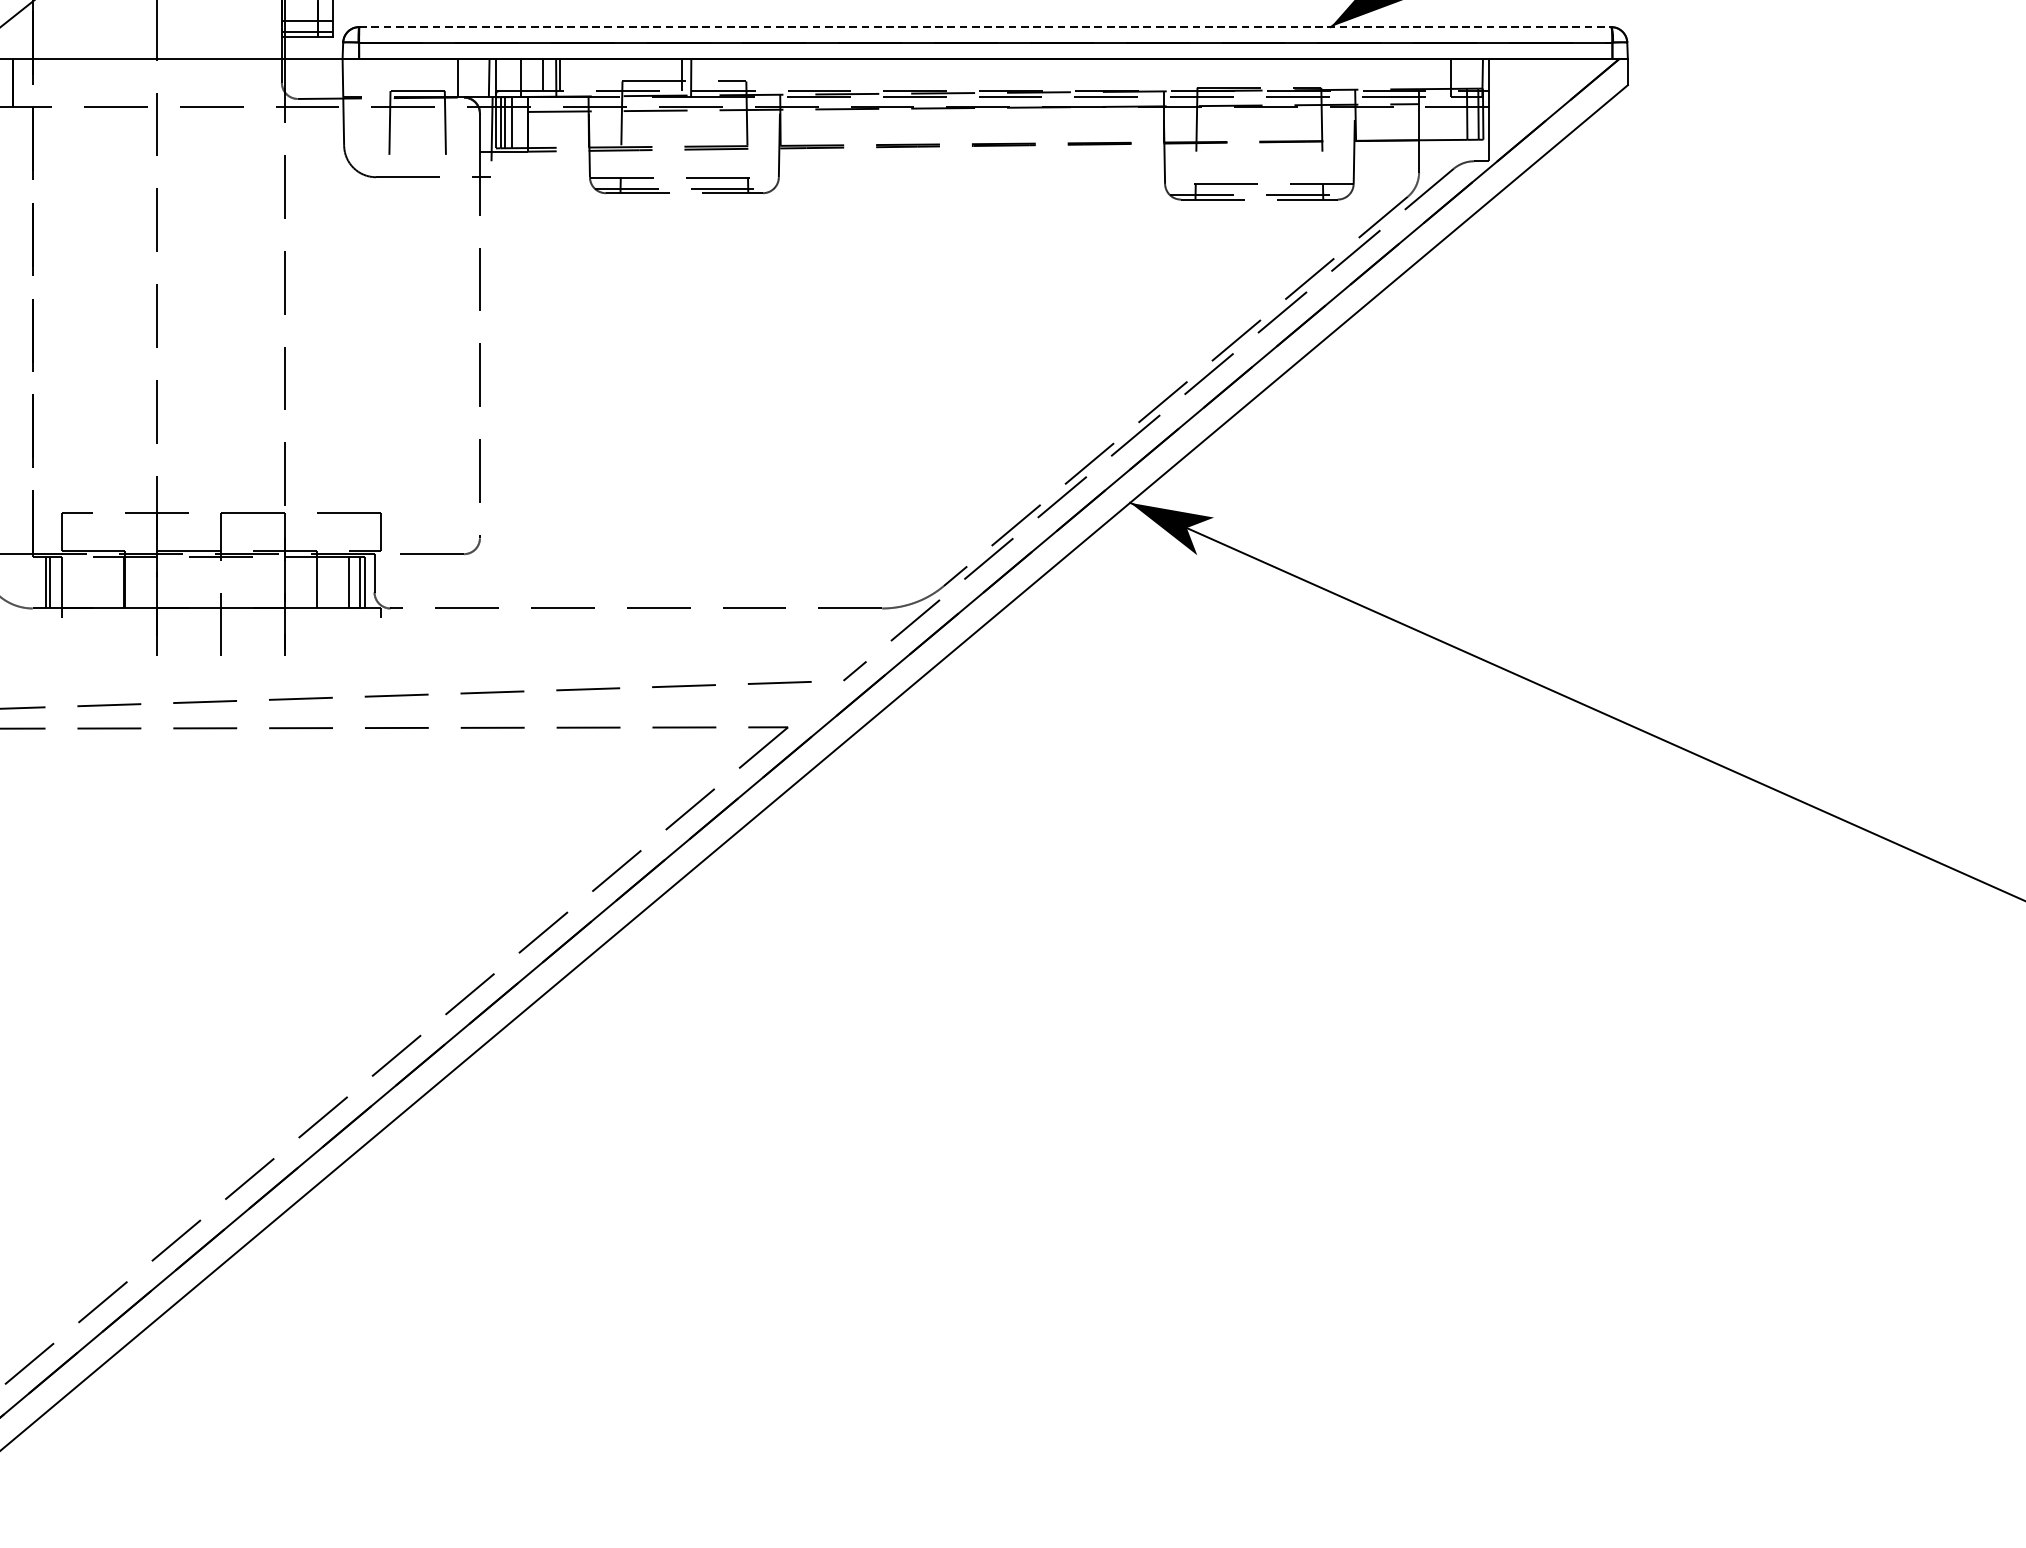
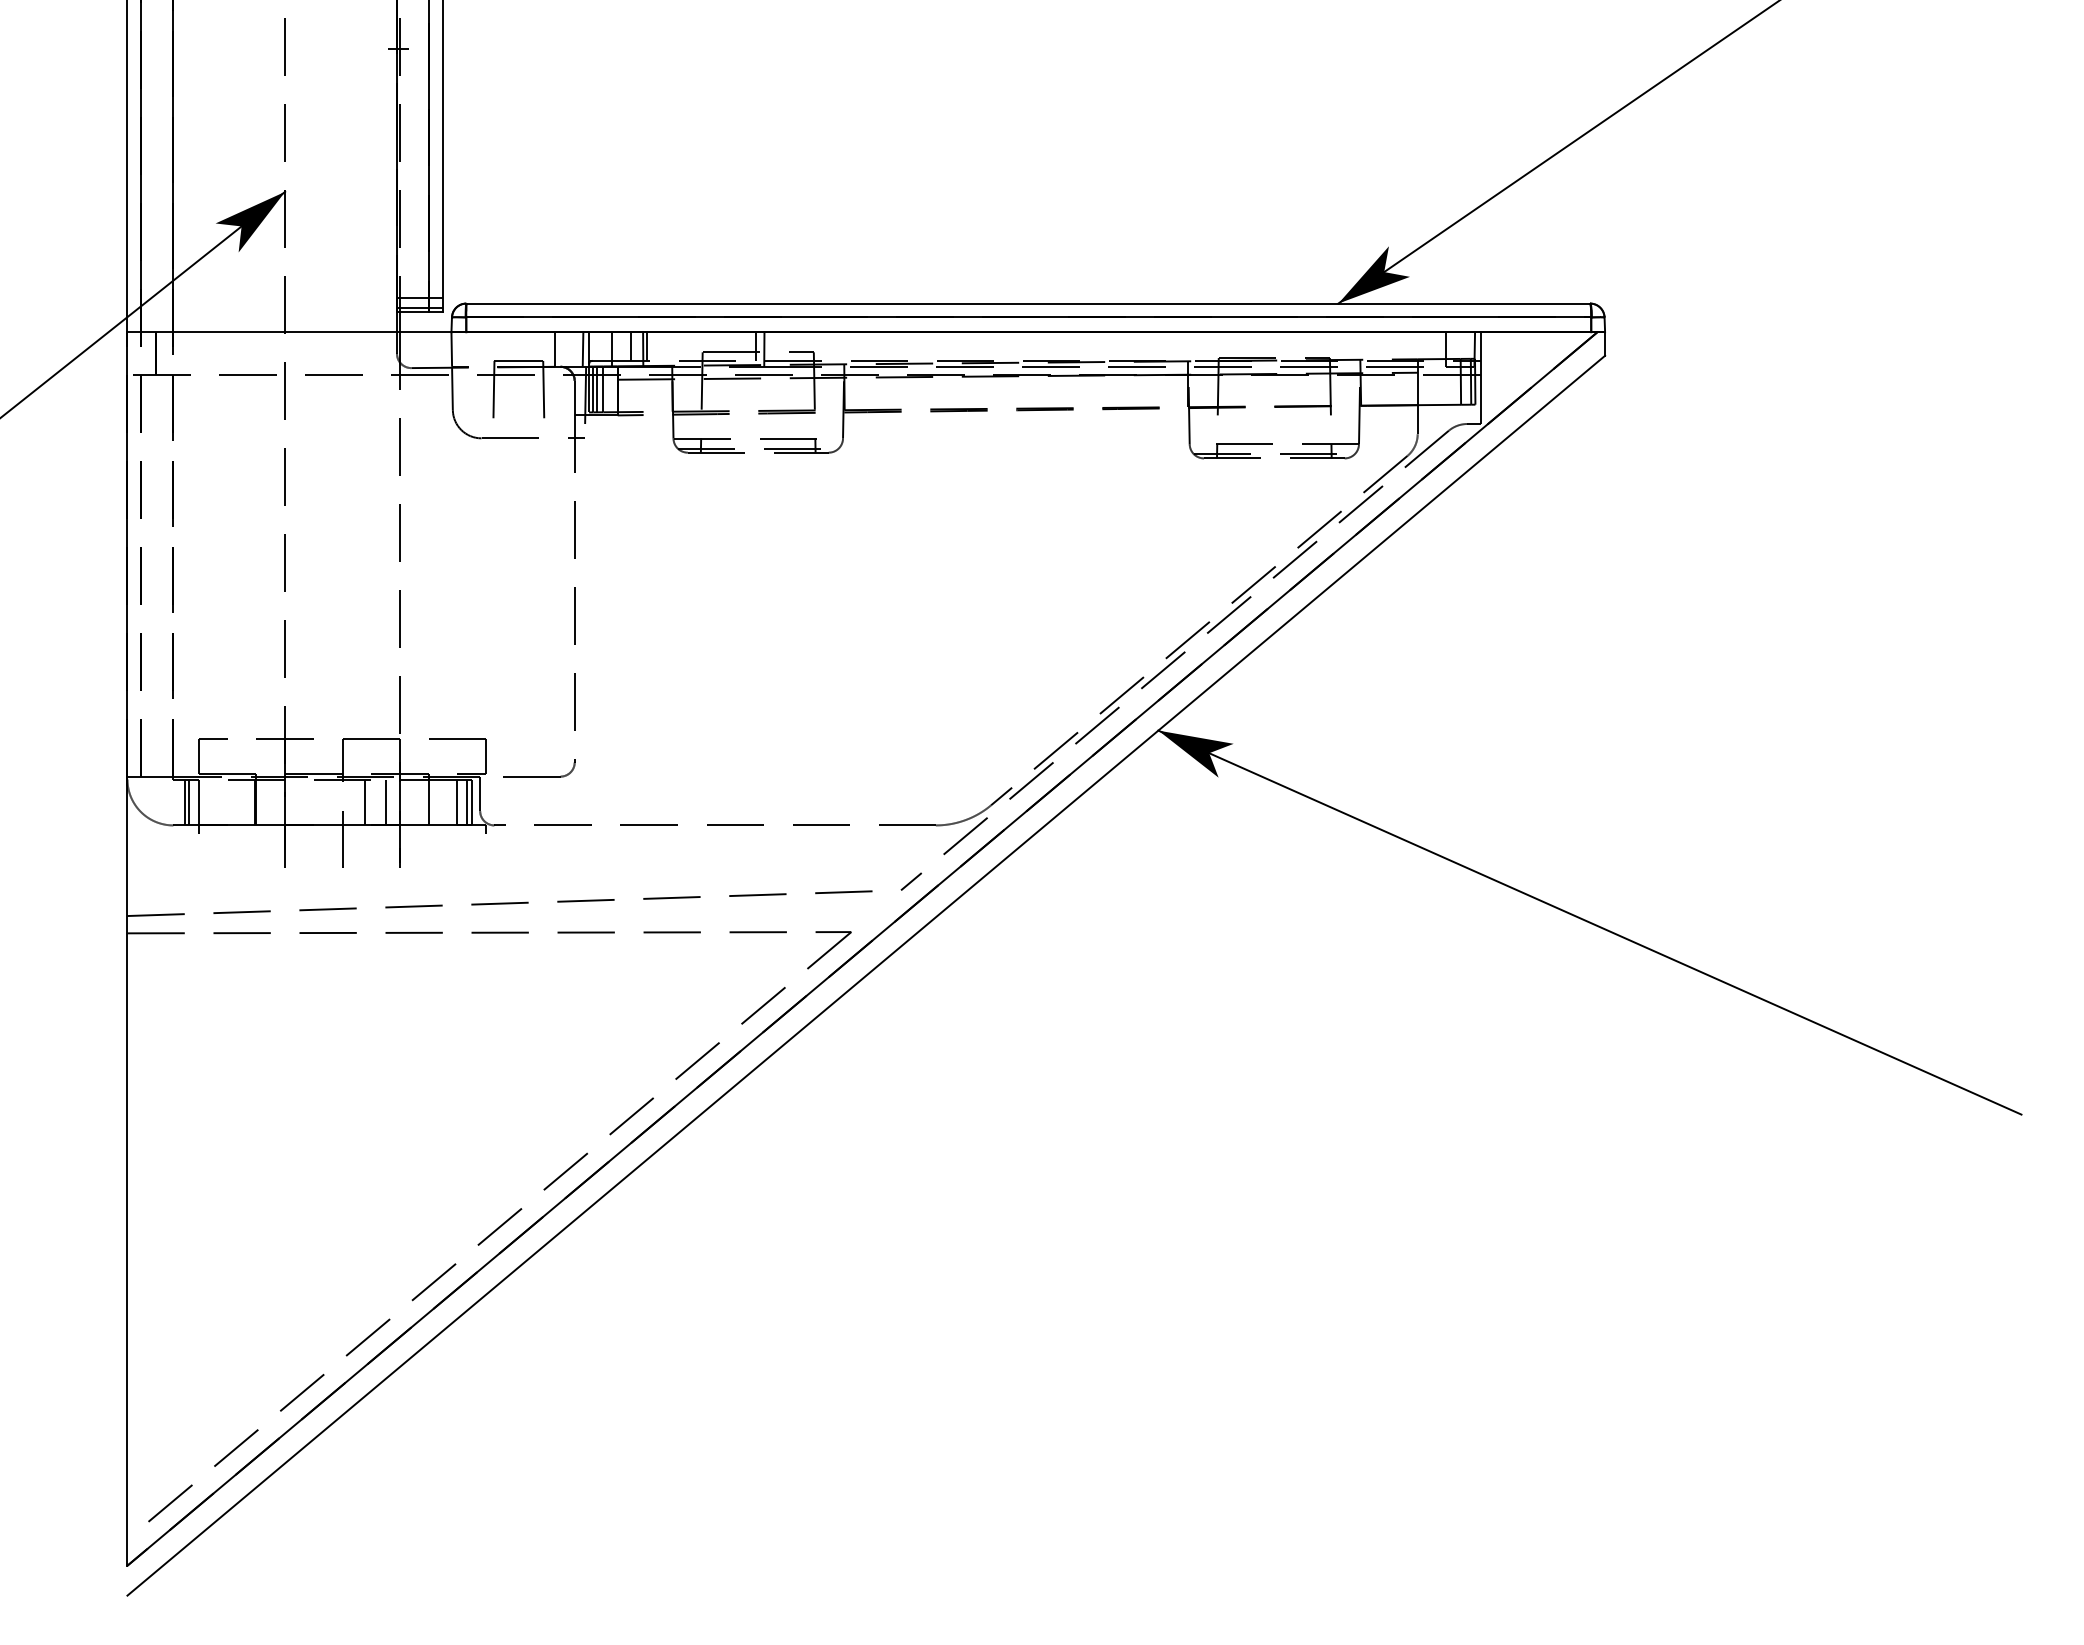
line: (985, 27) -> (1028, 303), dashed -> solid
line: (245, 582) -> (364, 802), added
line: (269, 582) -> (385, 802), added

